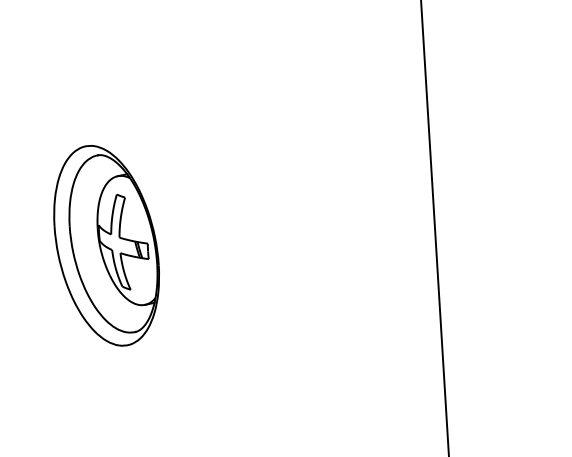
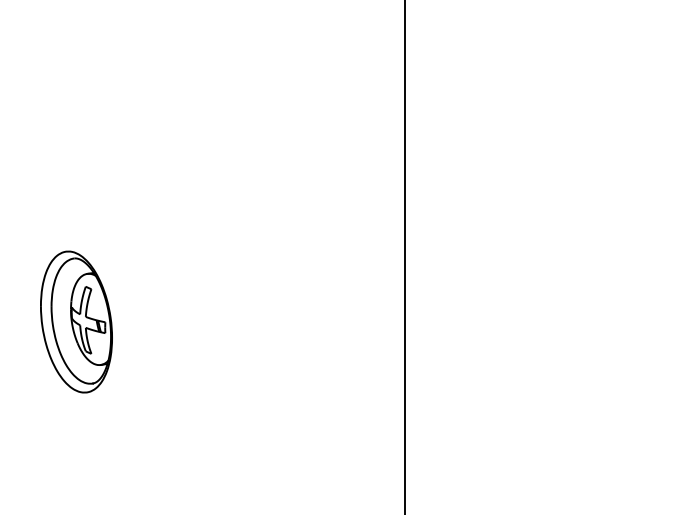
part: (106, 245) -> (76, 321), size x0.7

